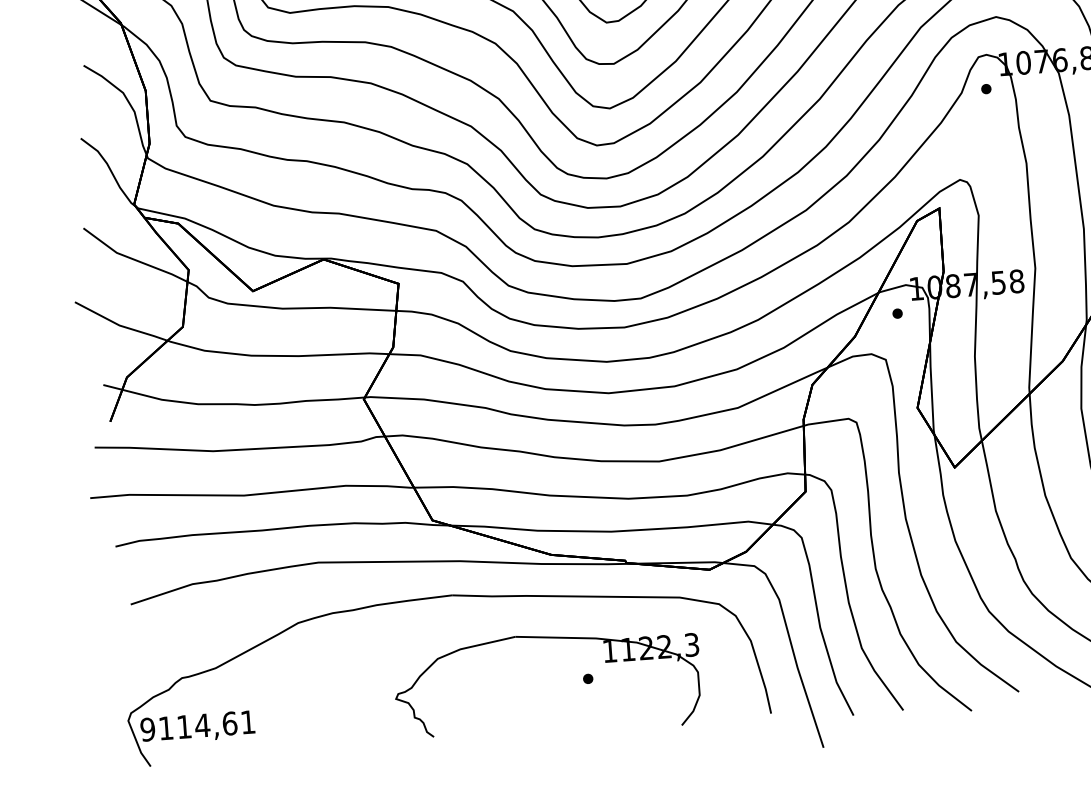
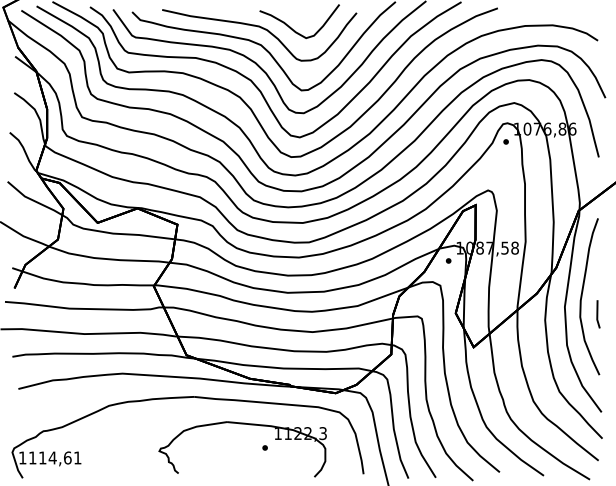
text: (147, 728) -> (22, 457), 9114,61 -> 1114,61

